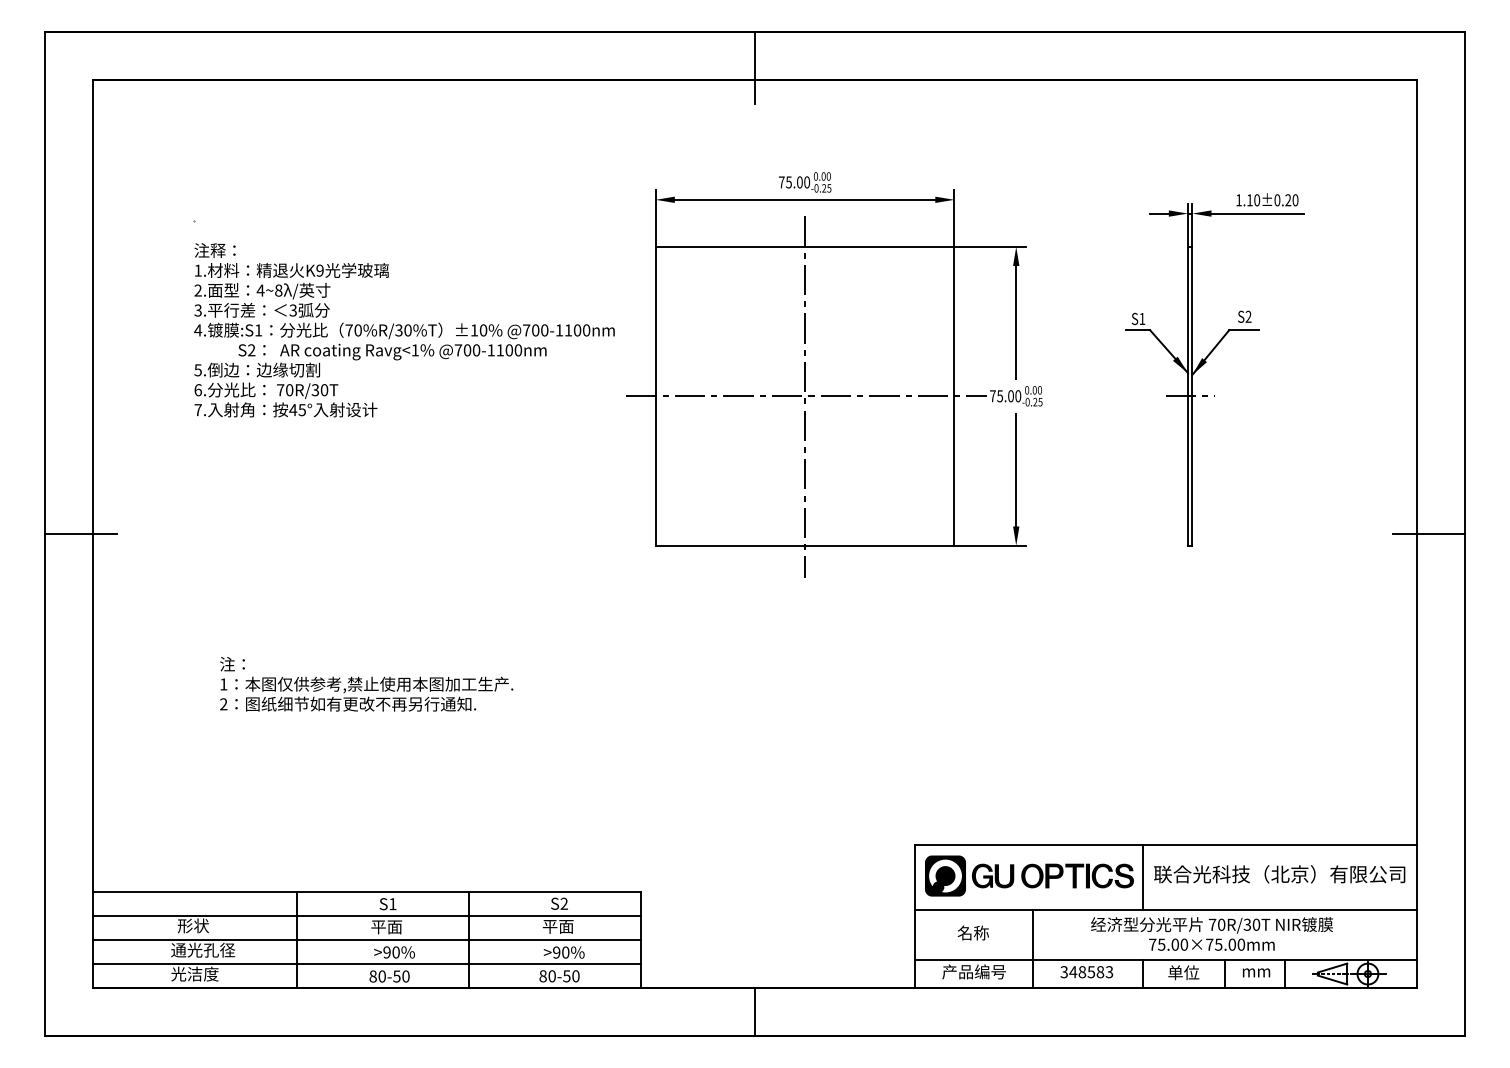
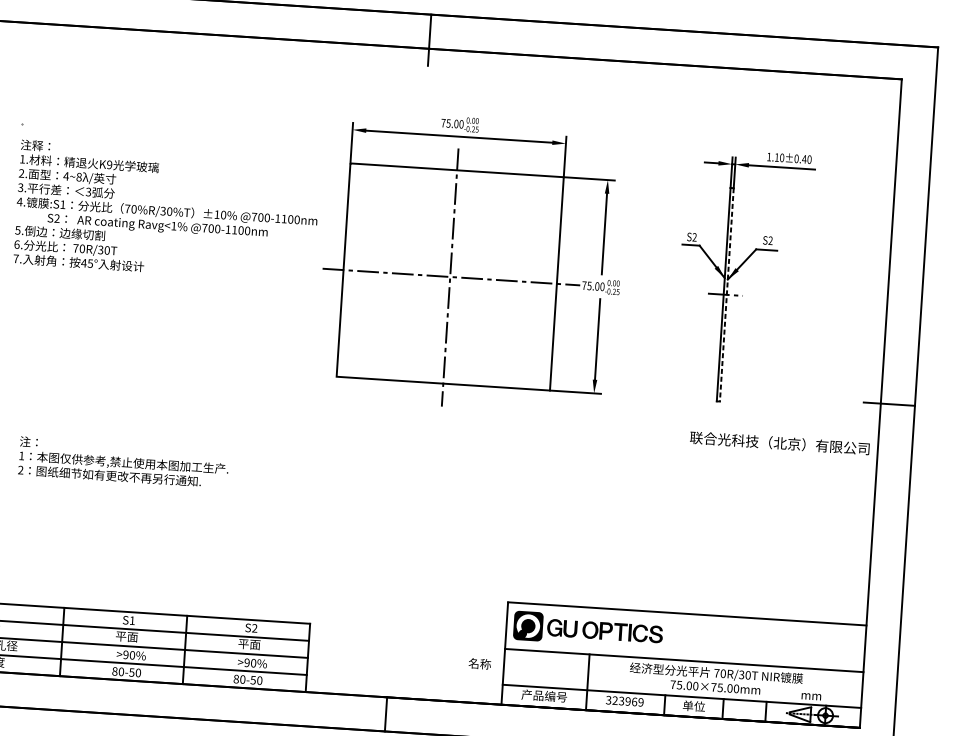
text: (1288, 200) -> (804, 159), 1.10±0.20 -> 1.10±0.40
text: (1142, 318) -> (694, 237), S1 -> S2
line: (1192, 396) -> (726, 295), solid -> dashed
text: (1279, 874) -> (779, 443), moved
line: (1142, 876) -> (669, 635), removed
text: (972, 932) -> (479, 663), moved
text: (1091, 972) -> (628, 701), 348583 -> 323969
text: (1256, 972) -> (811, 696), moved

